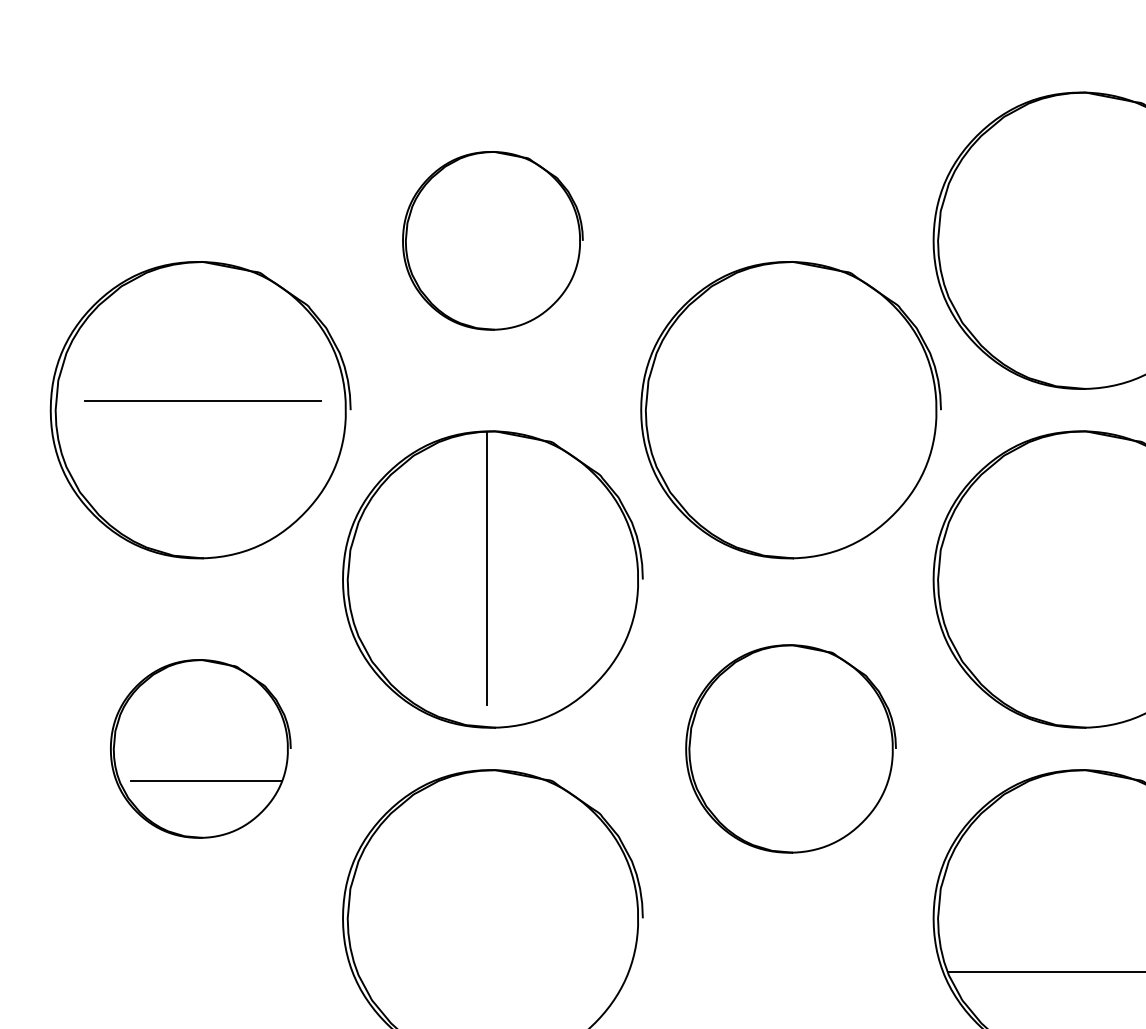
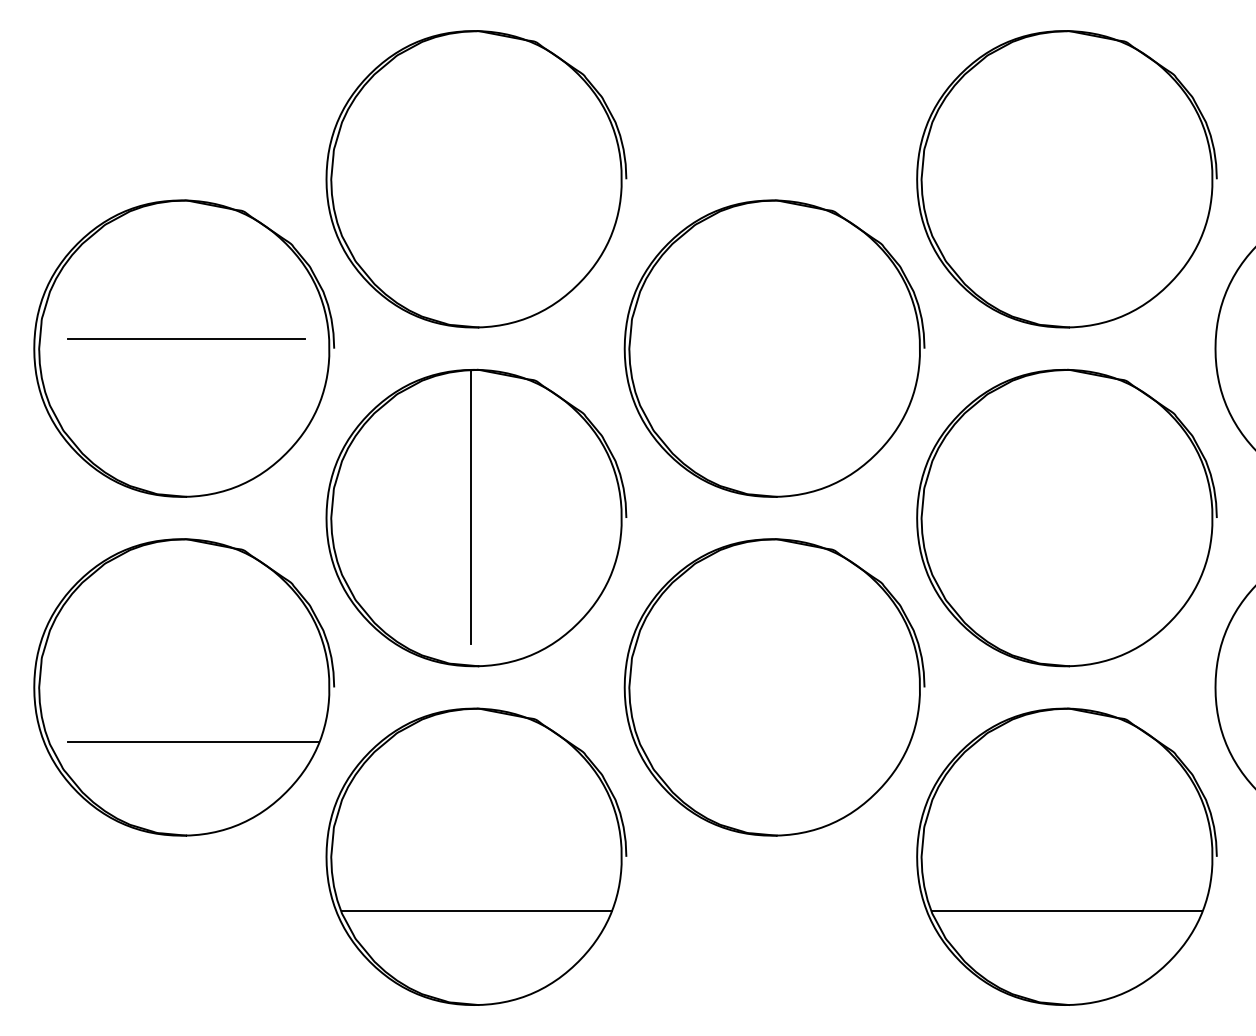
part: (492, 240) -> (476, 179), size x1.67
part: (200, 748) -> (184, 687), size x1.67
part: (790, 748) -> (774, 687), size x1.43
line: (492, 971) -> (476, 910), added

